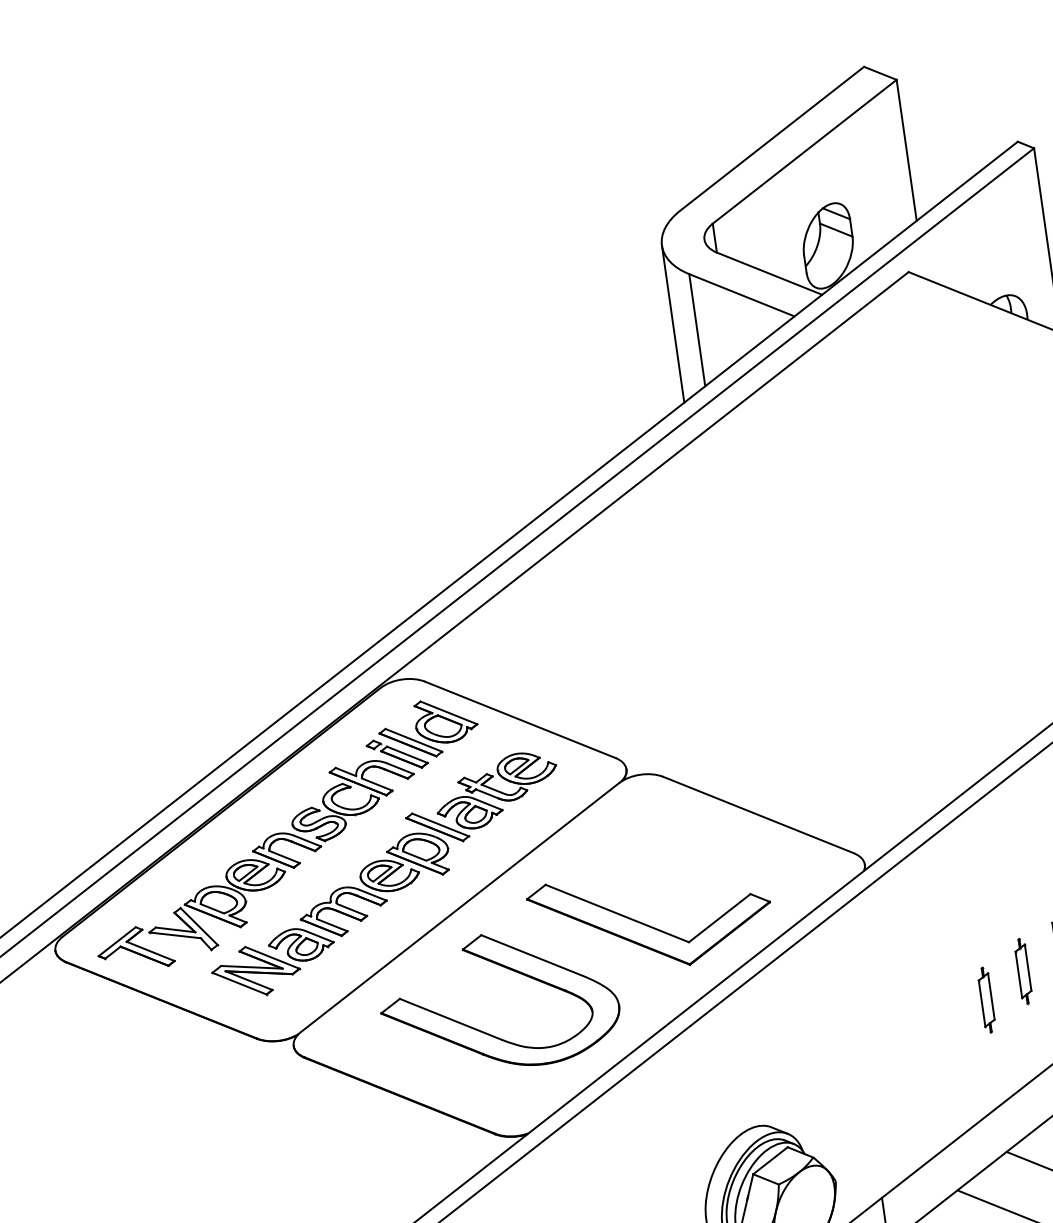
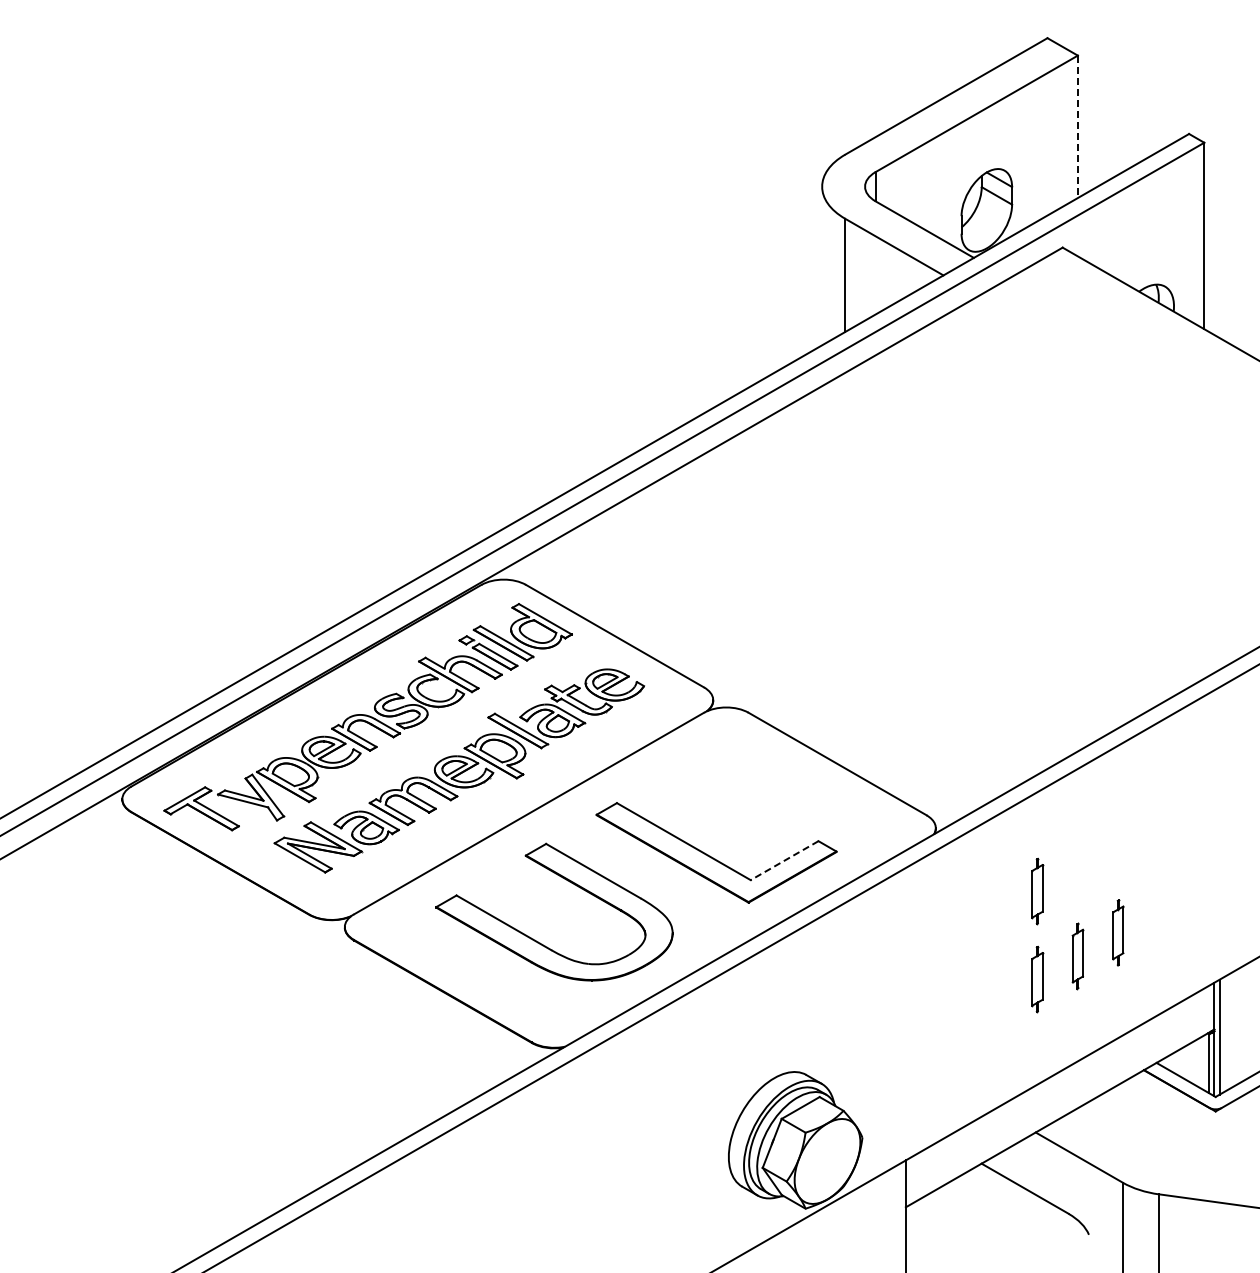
line: (906, 151) -> (1077, 127), solid -> dashed
line: (673, 323) -> (822, 265), removed
part: (974, 913) -> (1037, 891), added
line: (719, 918) -> (784, 860), solid -> dashed

